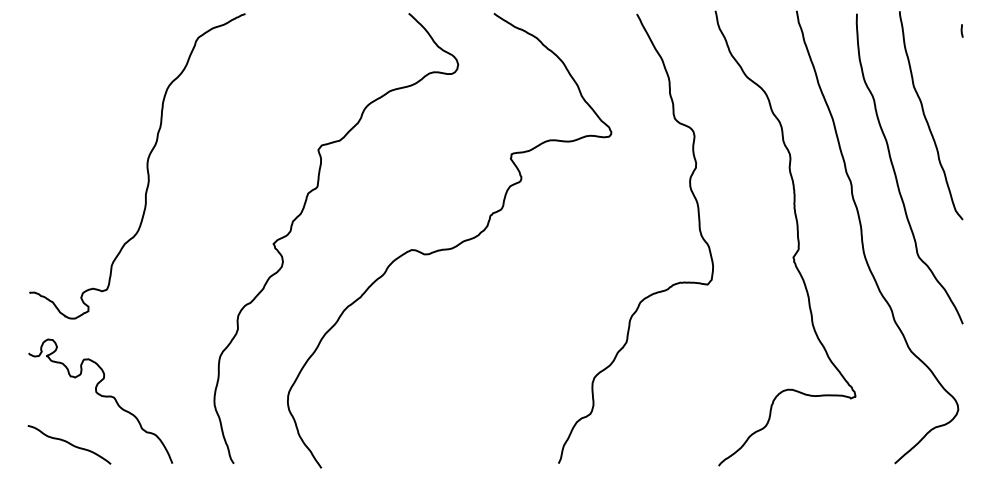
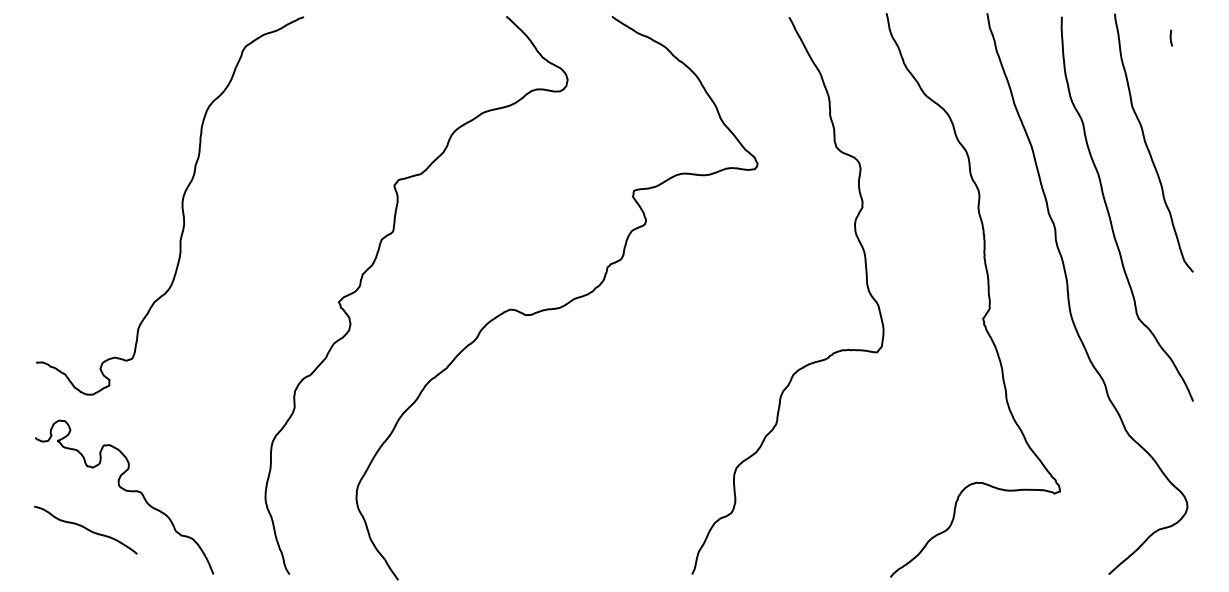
curve: (961, 30) -> (1170, 37), moved
curve: (69, 444) -> (85, 529), moved

